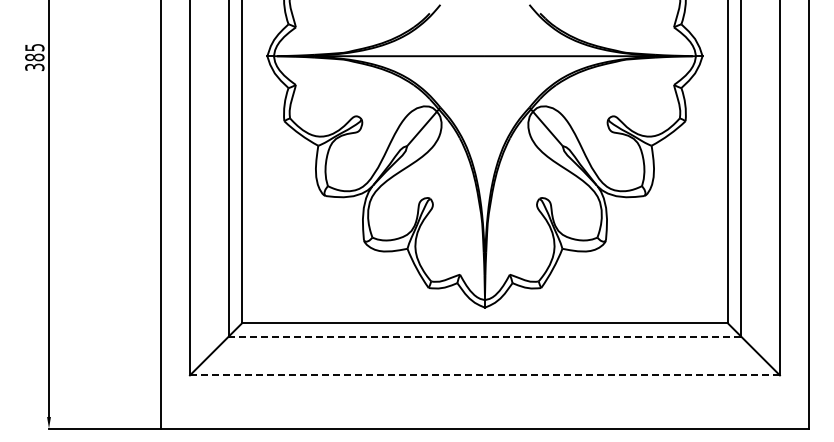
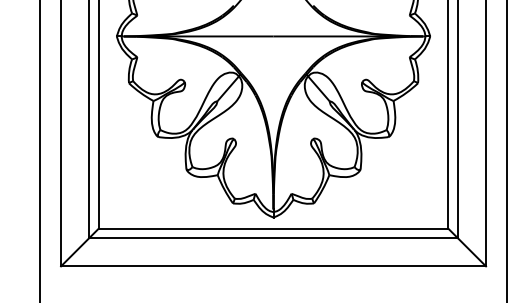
line: (484, 336) -> (273, 238), dashed -> solid
line: (484, 375) -> (273, 266), dashed -> solid

